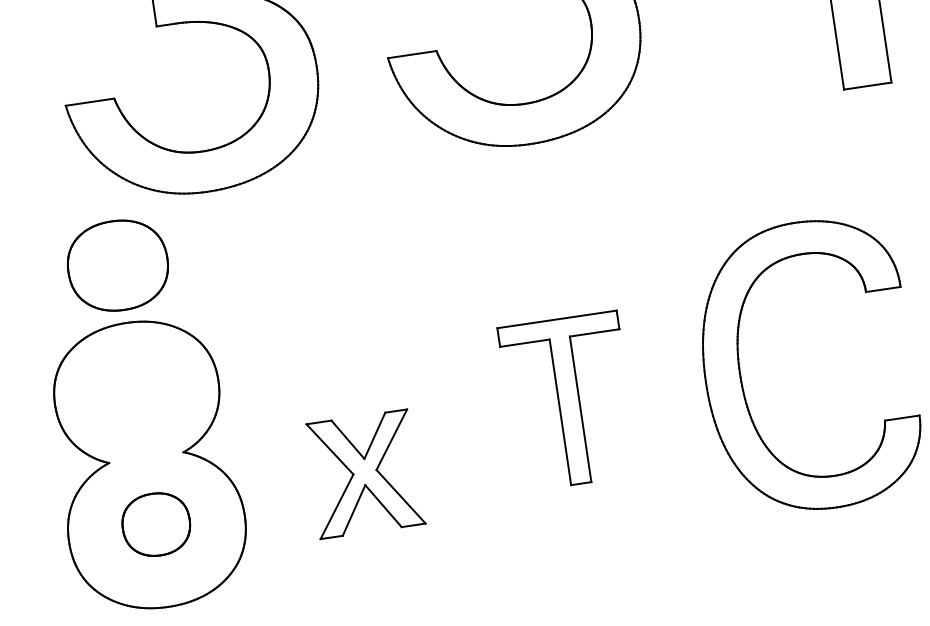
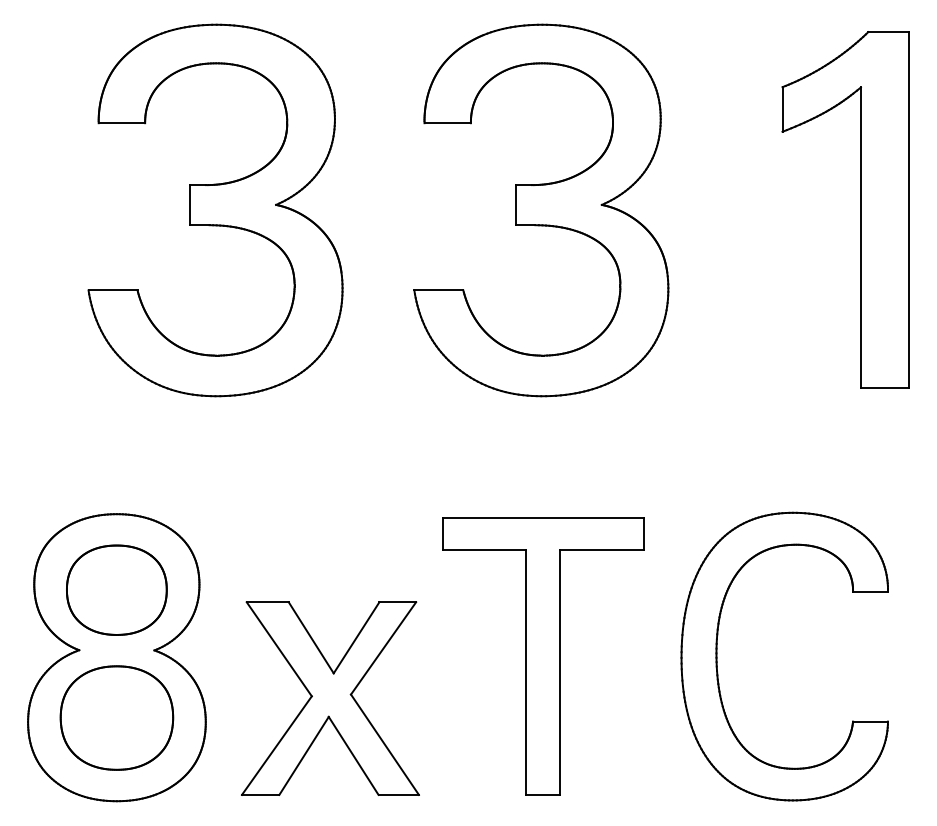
part: (117, 264) -> (116, 589), moved
part: (569, 401) -> (543, 656), size x1.67
part: (364, 474) -> (330, 698), size x1.67
part: (155, 524) -> (116, 717), size x1.67

